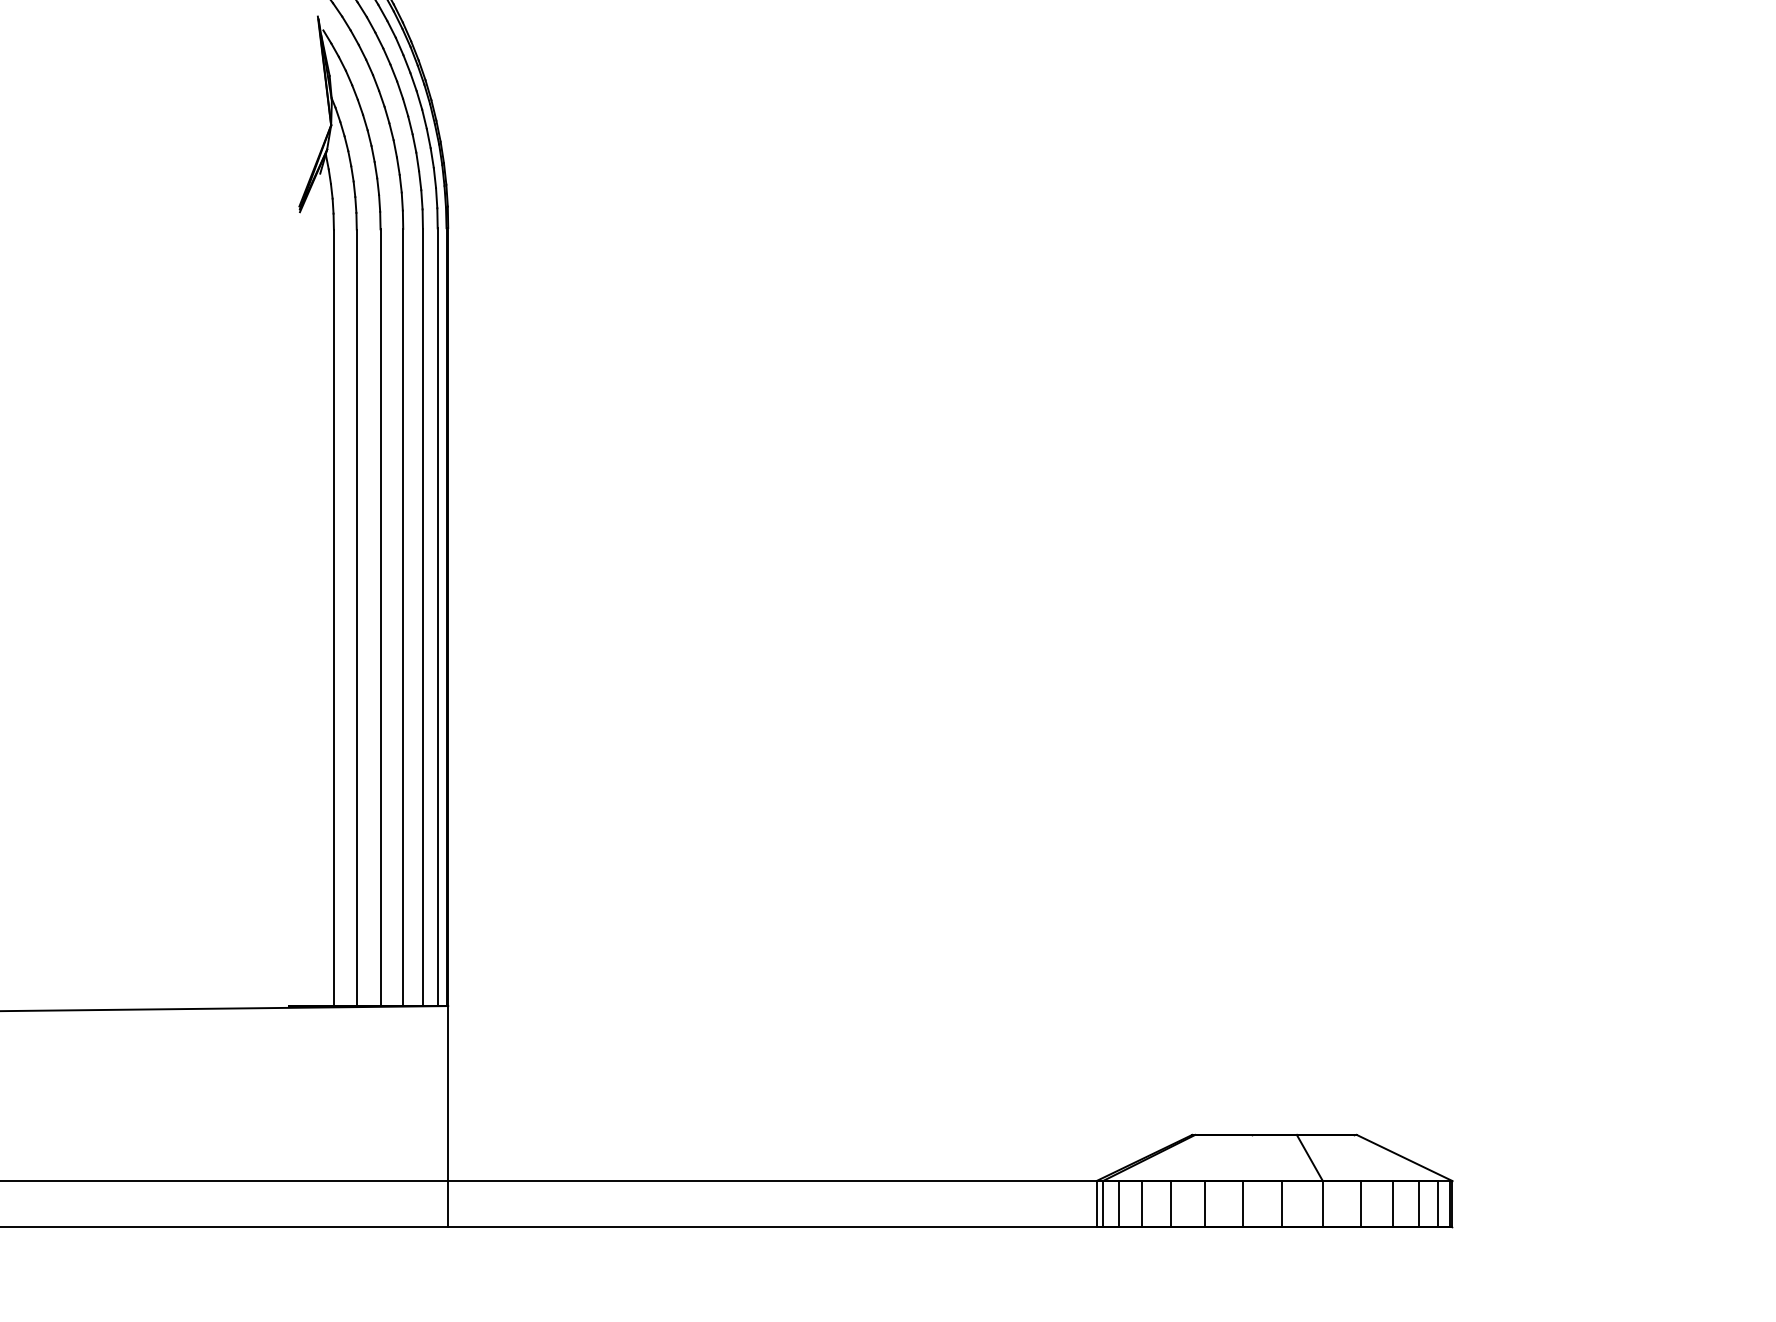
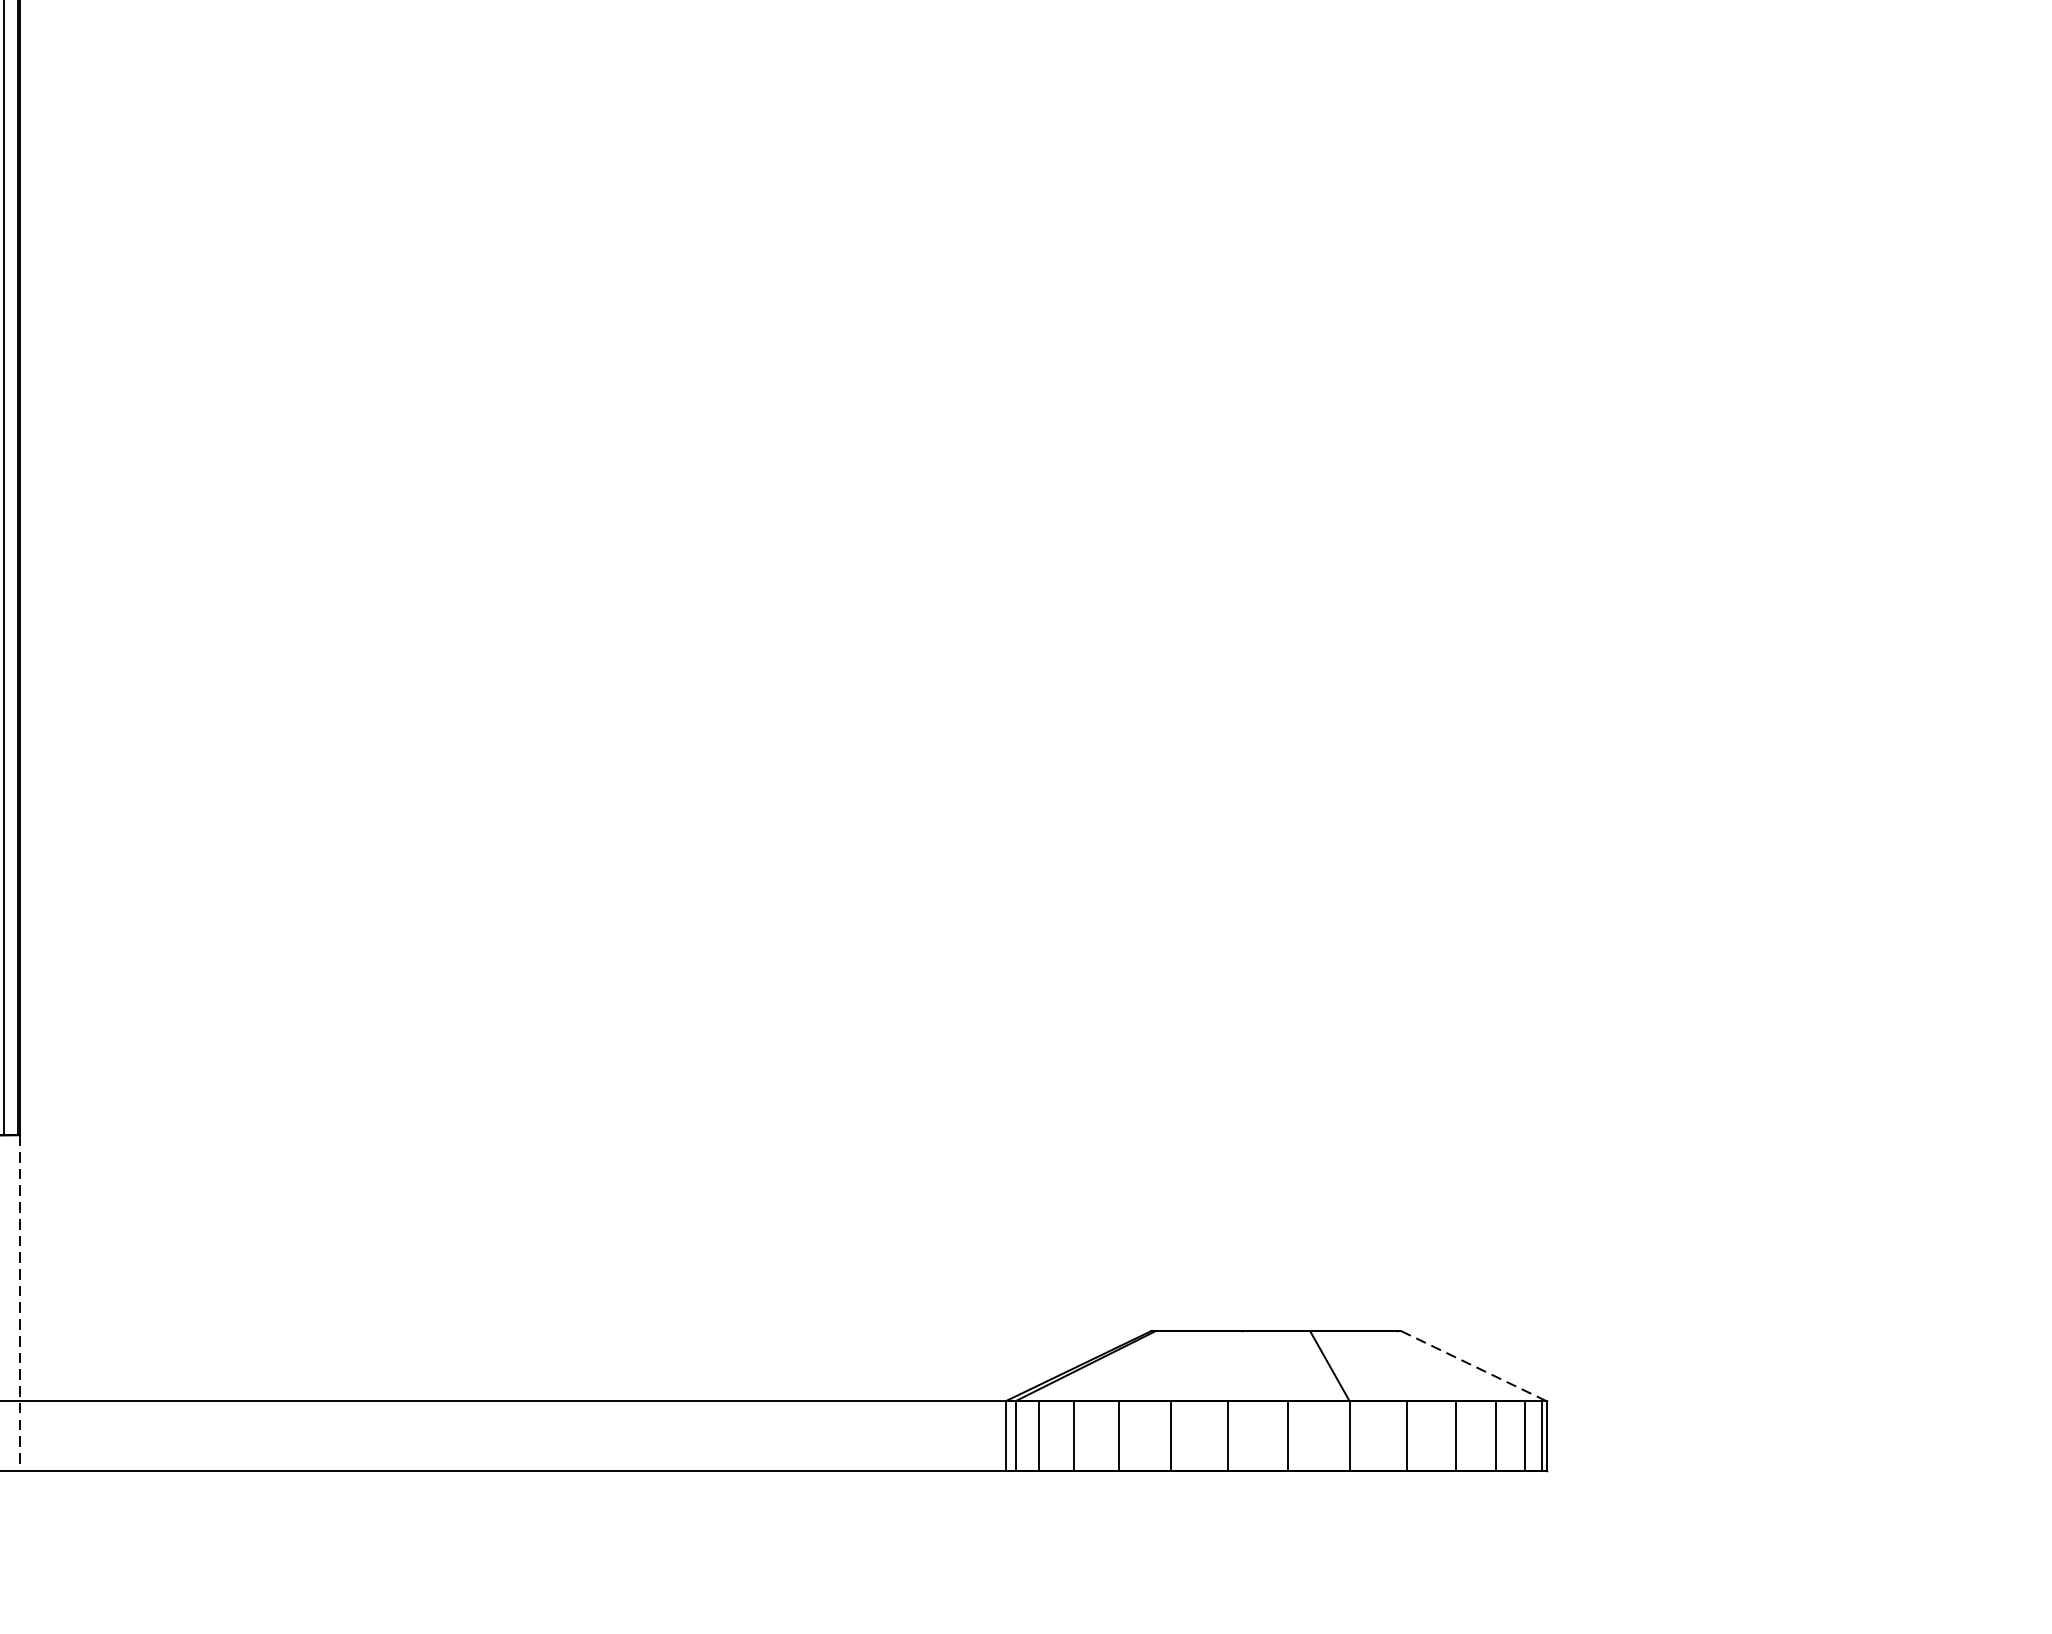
line: (448, 1116) -> (20, 1303), solid -> dashed
line: (1405, 1158) -> (1475, 1366), solid -> dashed

